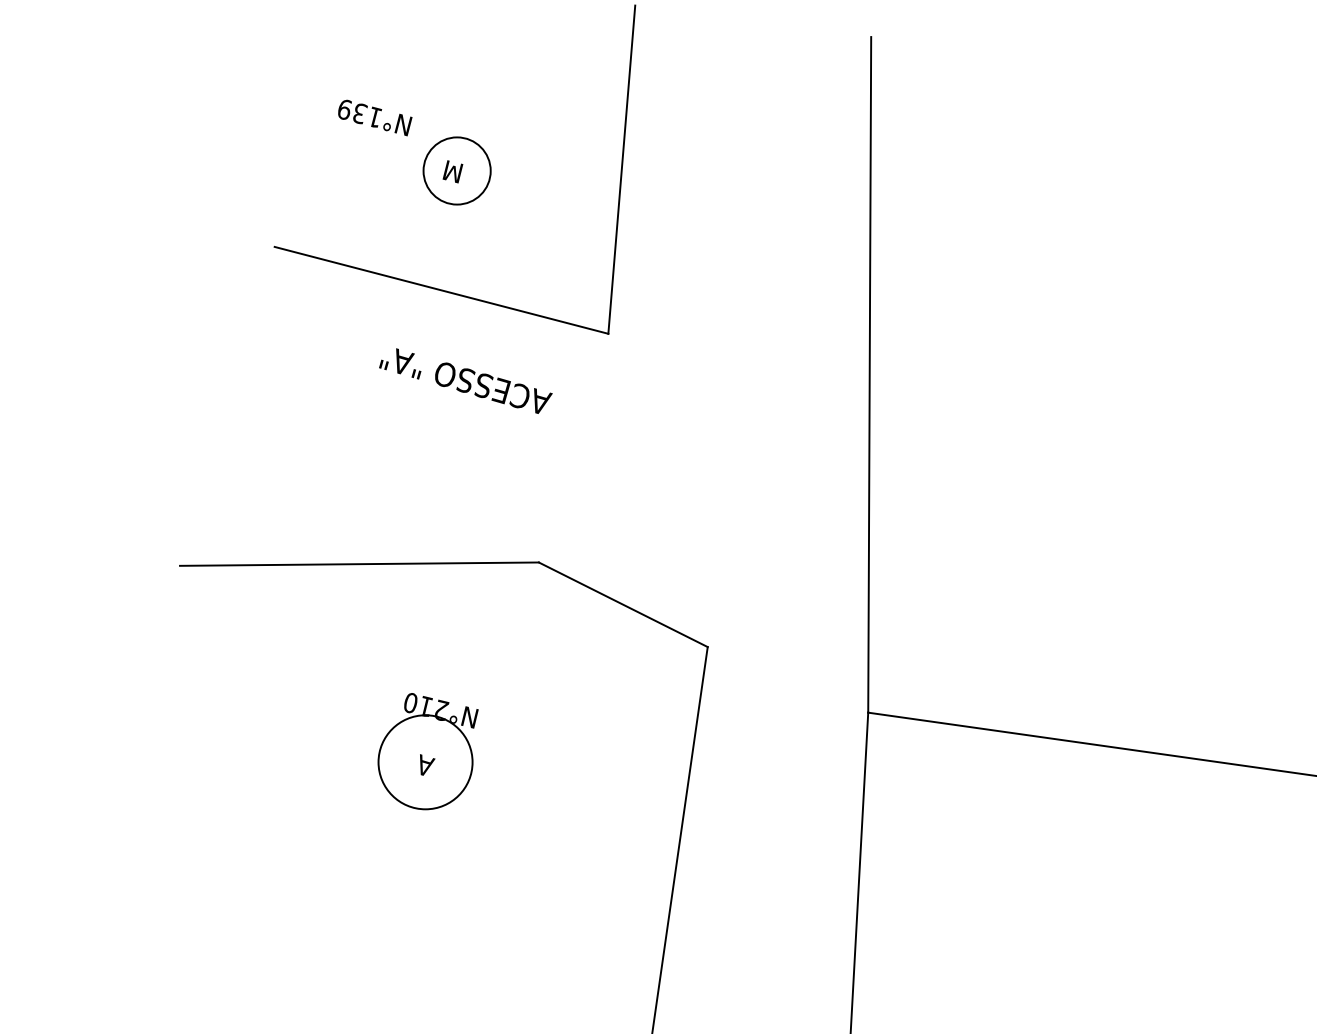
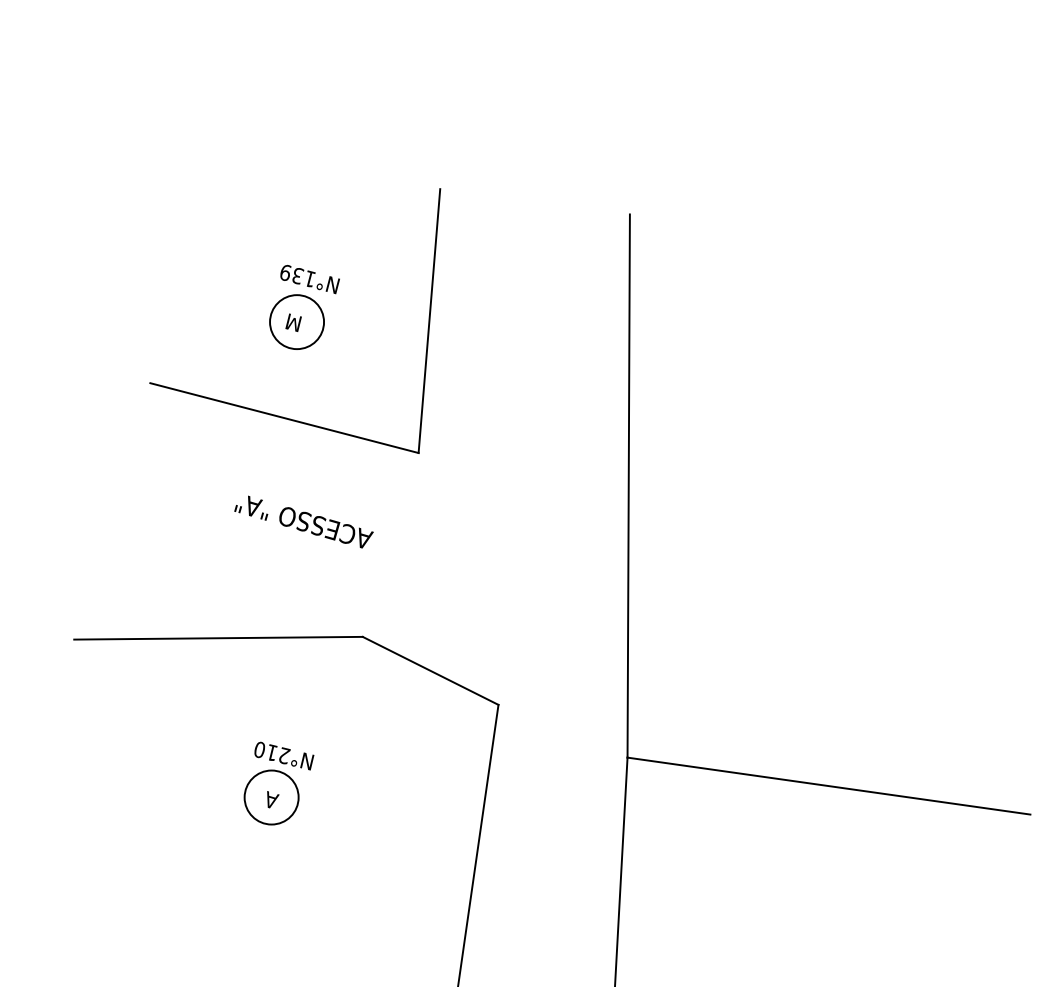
text: (374, 117) -> (309, 279), moved
text: (465, 380) -> (303, 521), moved
circle: (425, 762) -> (271, 797), size x0.71

